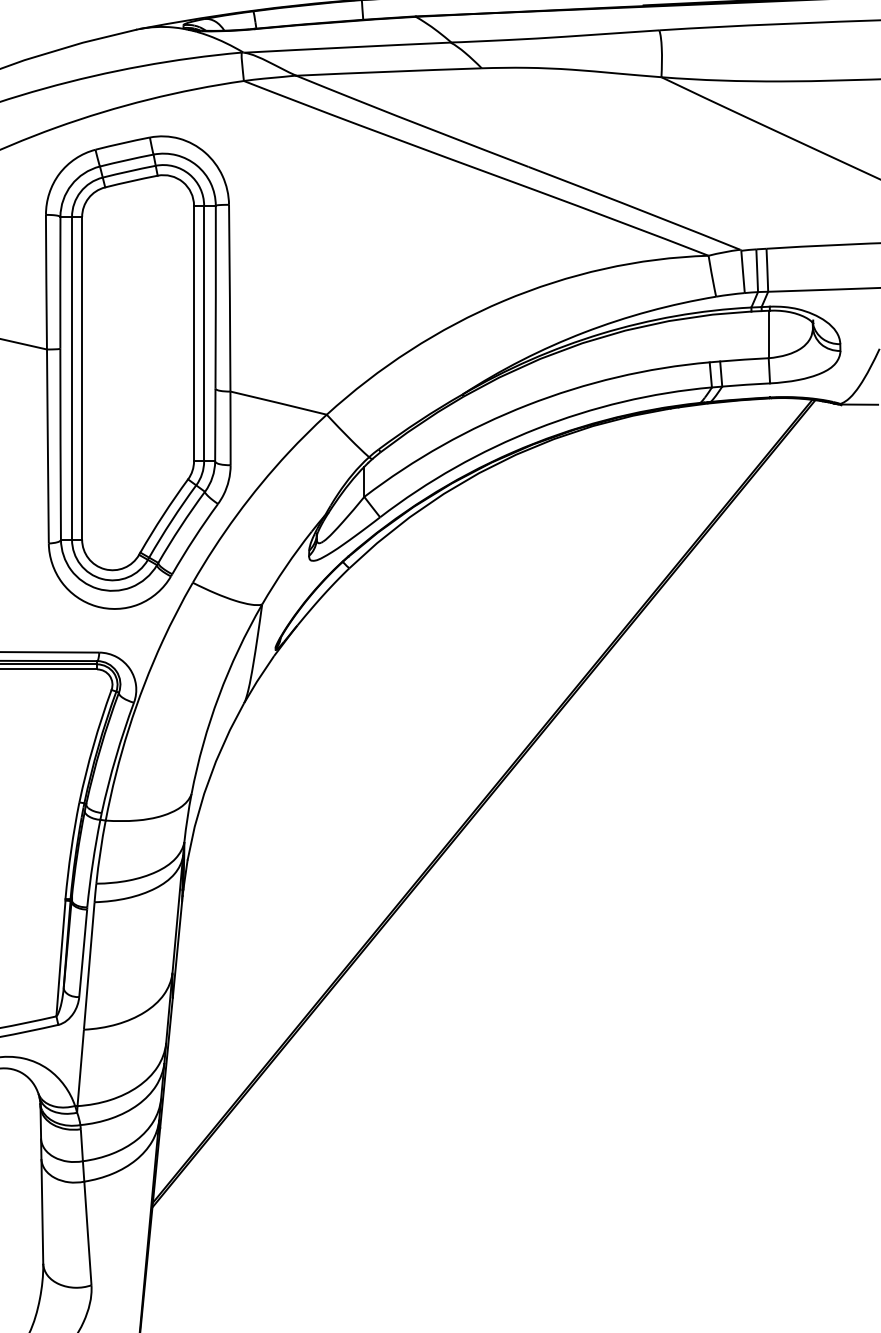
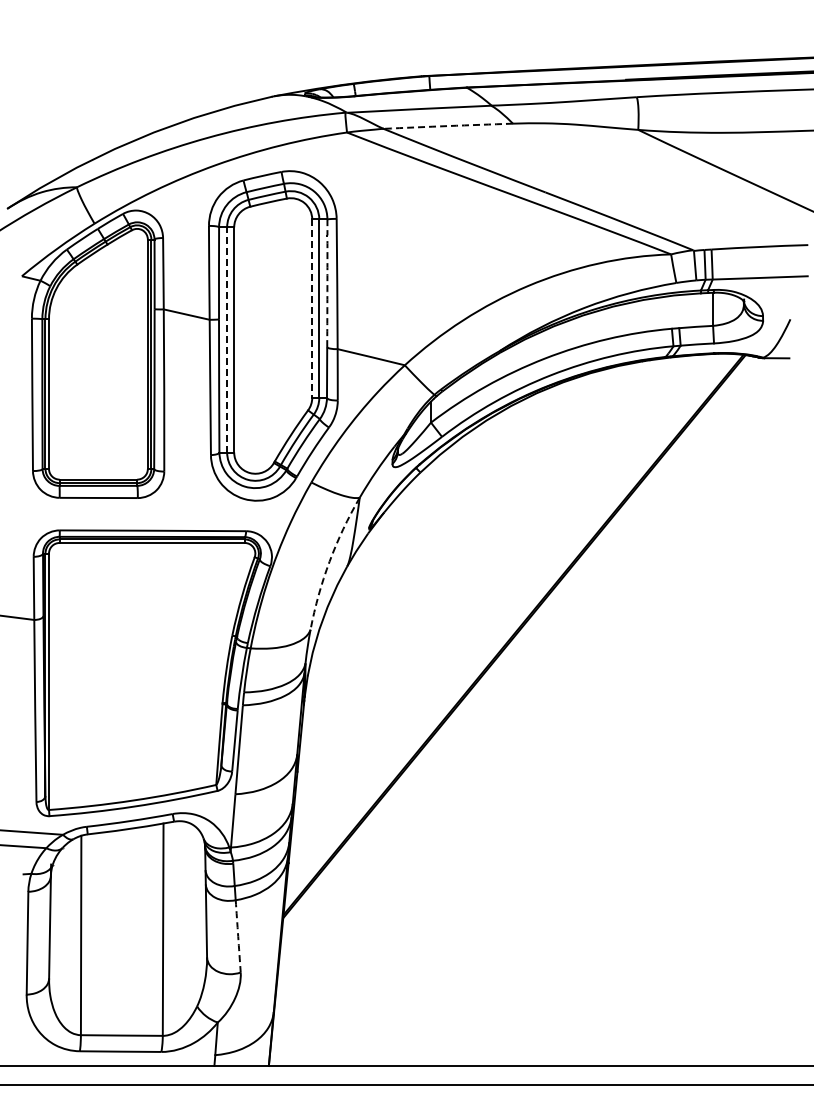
arc: (389, 72) -> (448, 126), solid -> dashed
arc: (215, 297) -> (327, 283), solid -> dashed
line: (194, 334) -> (312, 309), solid -> dashed
line: (72, 377) -> (227, 339), solid -> dashed
arc: (218, 696) -> (329, 561), solid -> dashed
arc: (88, 1233) -> (238, 936), solid -> dashed

